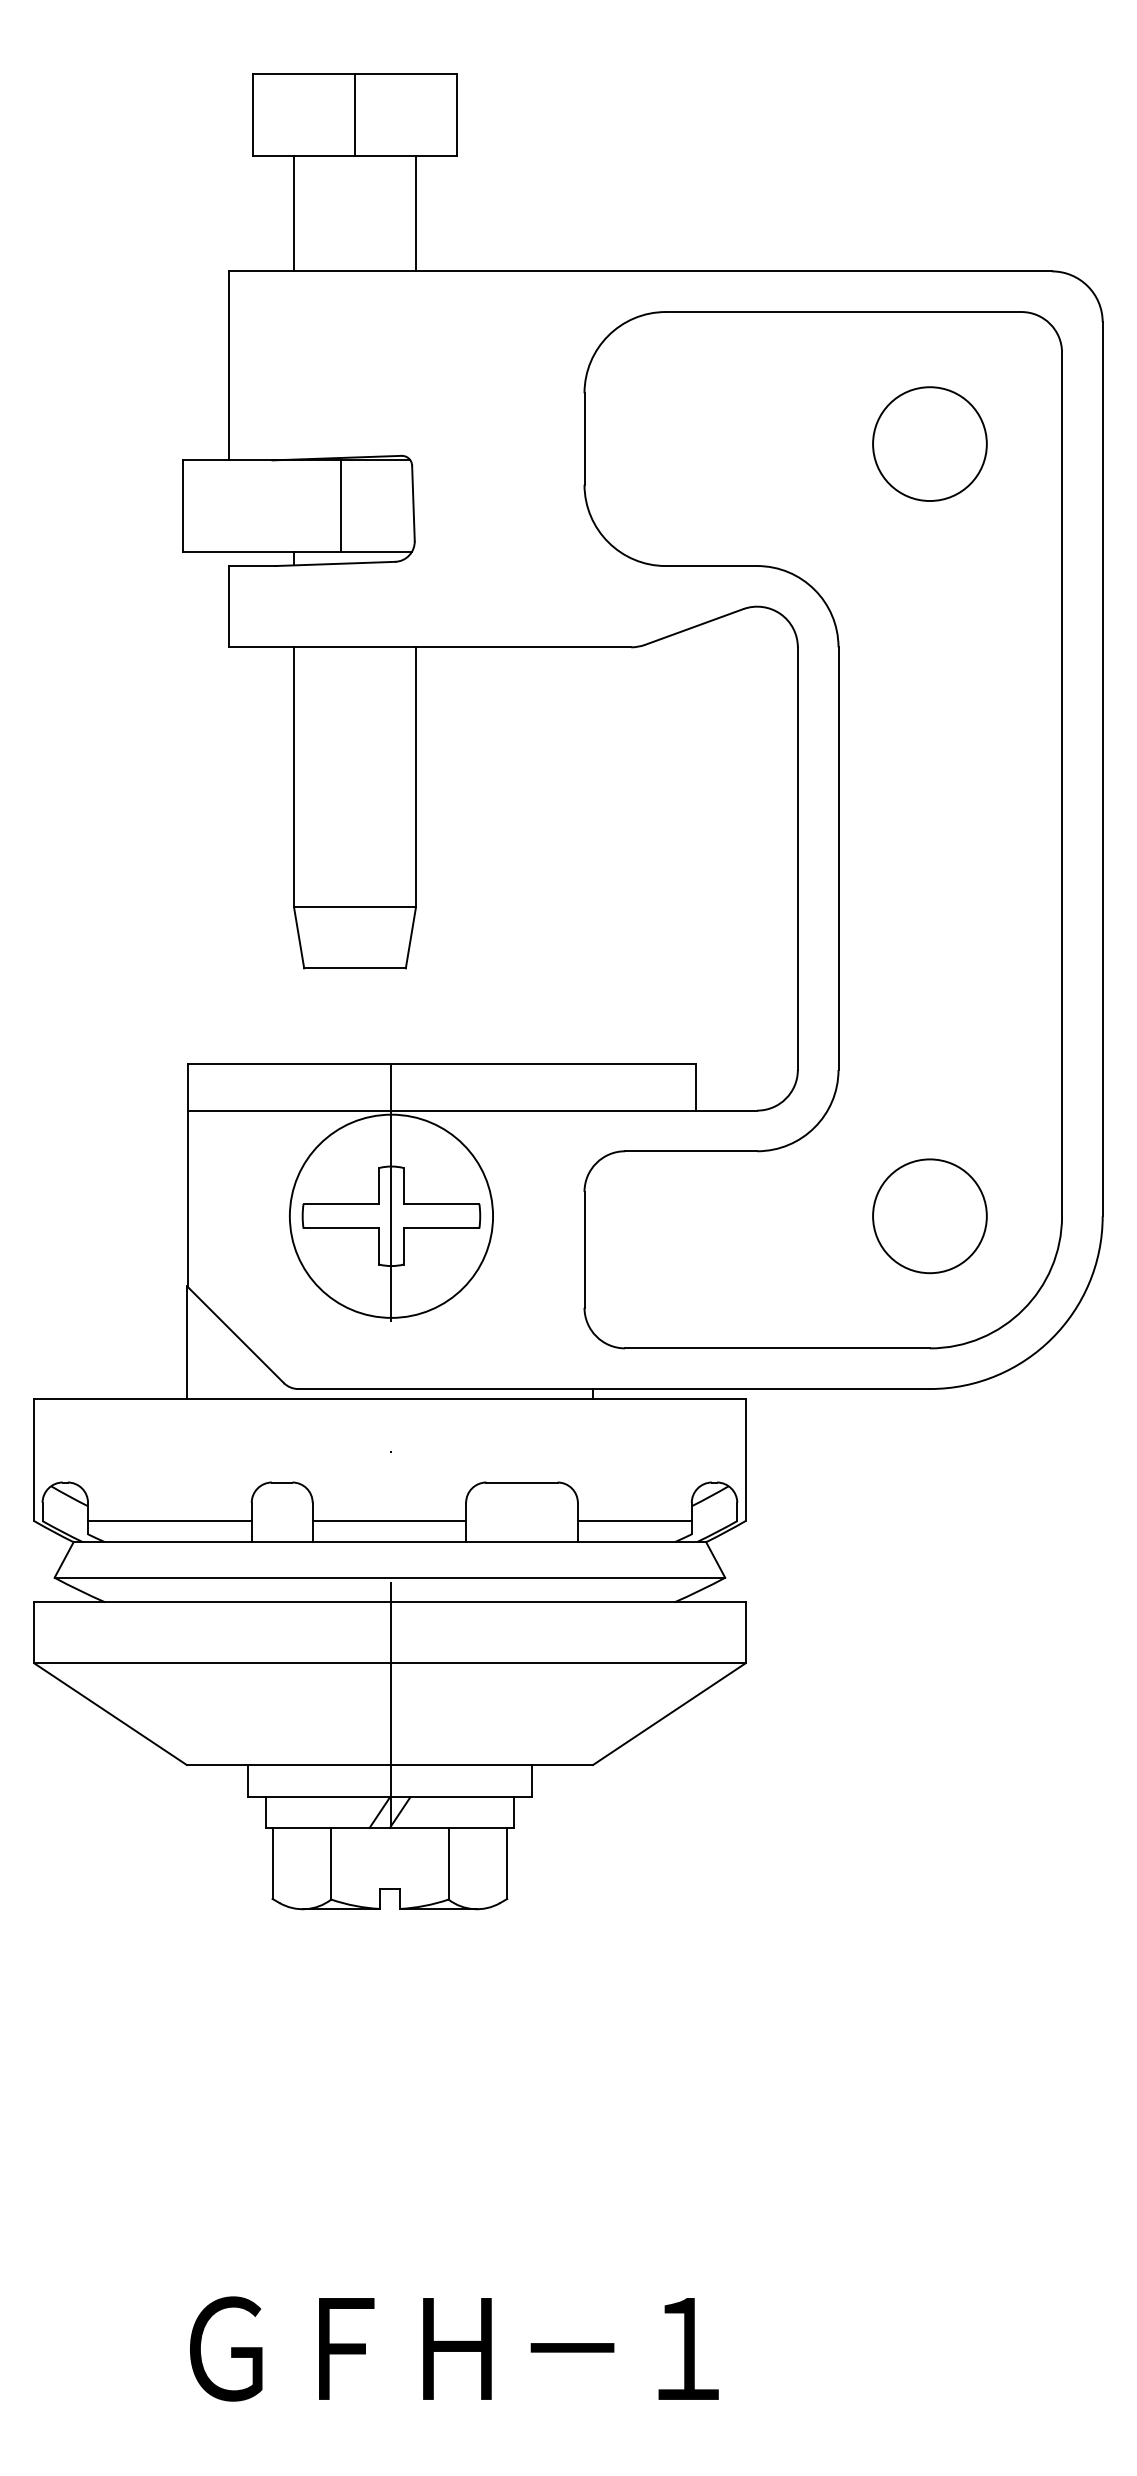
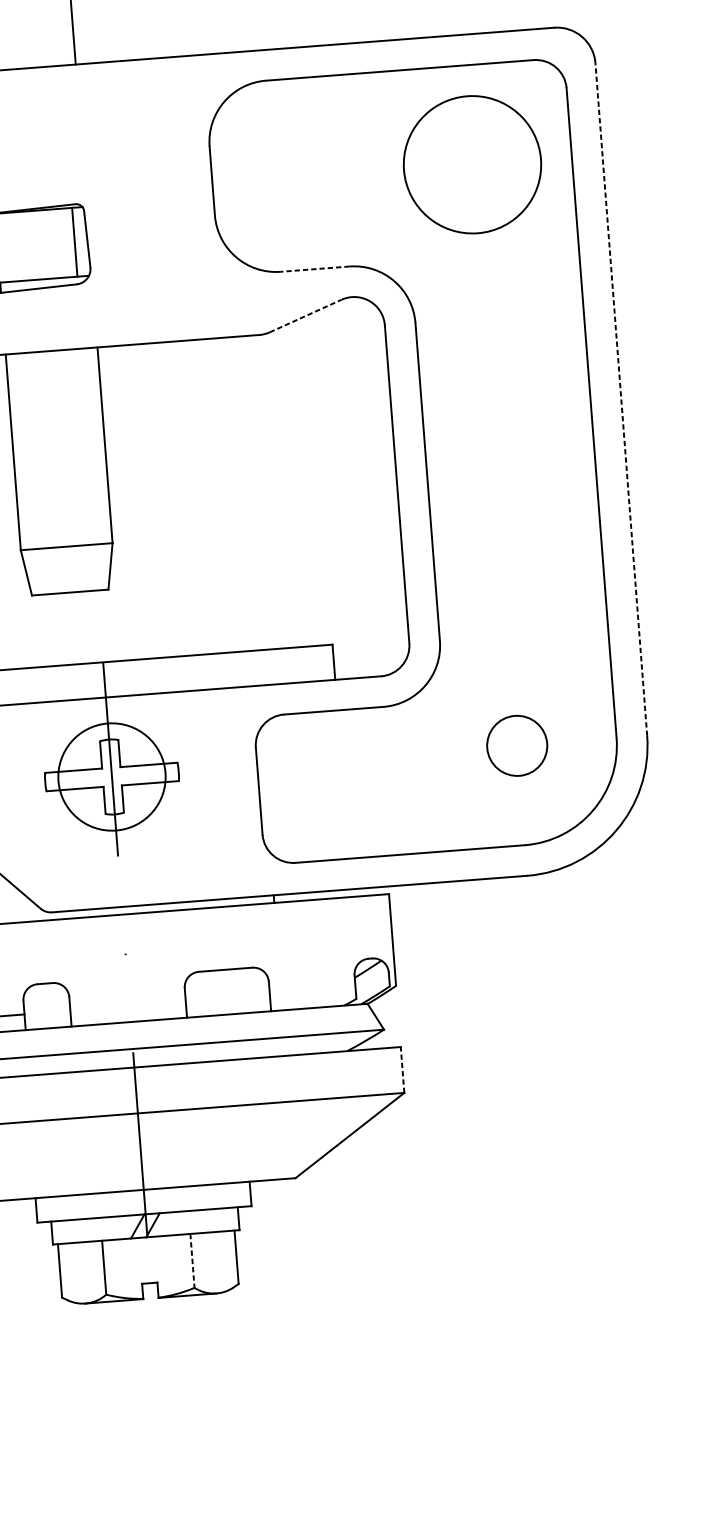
circle: (929, 444) -> (472, 165), size x1.6
line: (340, 505) -> (74, 241), moved
line: (711, 566) -> (315, 269), solid -> dashed
line: (694, 626) -> (305, 315), solid -> dashed
line: (1102, 768) -> (621, 398), solid -> dashed
circle: (391, 1215) -> (111, 776), size x0.7
circle: (929, 1216) -> (516, 746), size x0.7
line: (389, 1521) -> (128, 1006), removed
line: (634, 1521) -> (312, 992), removed
line: (745, 1632) -> (402, 1069), solid -> dashed
line: (448, 1863) -> (192, 1260), solid -> dashed

